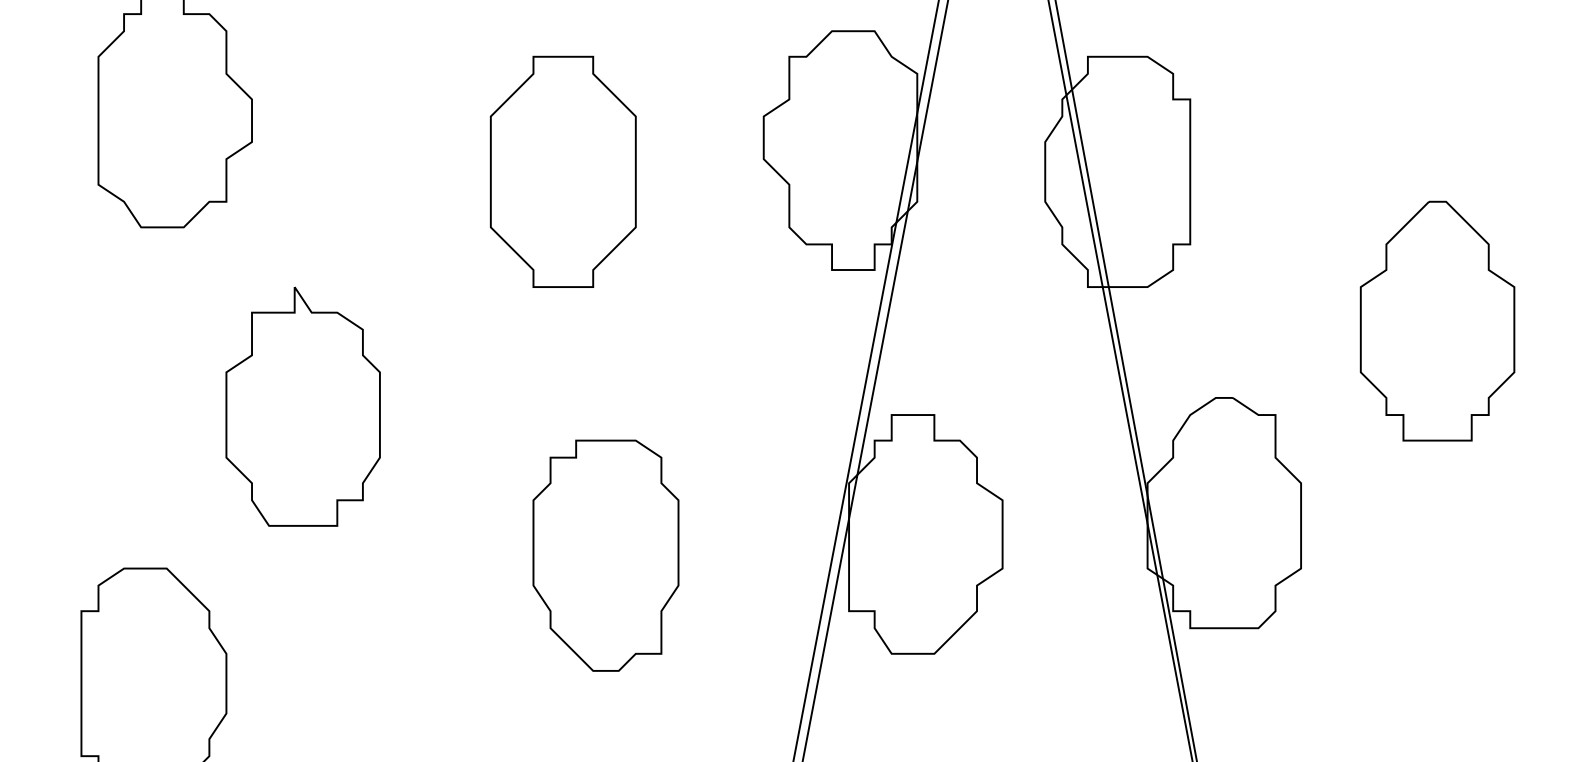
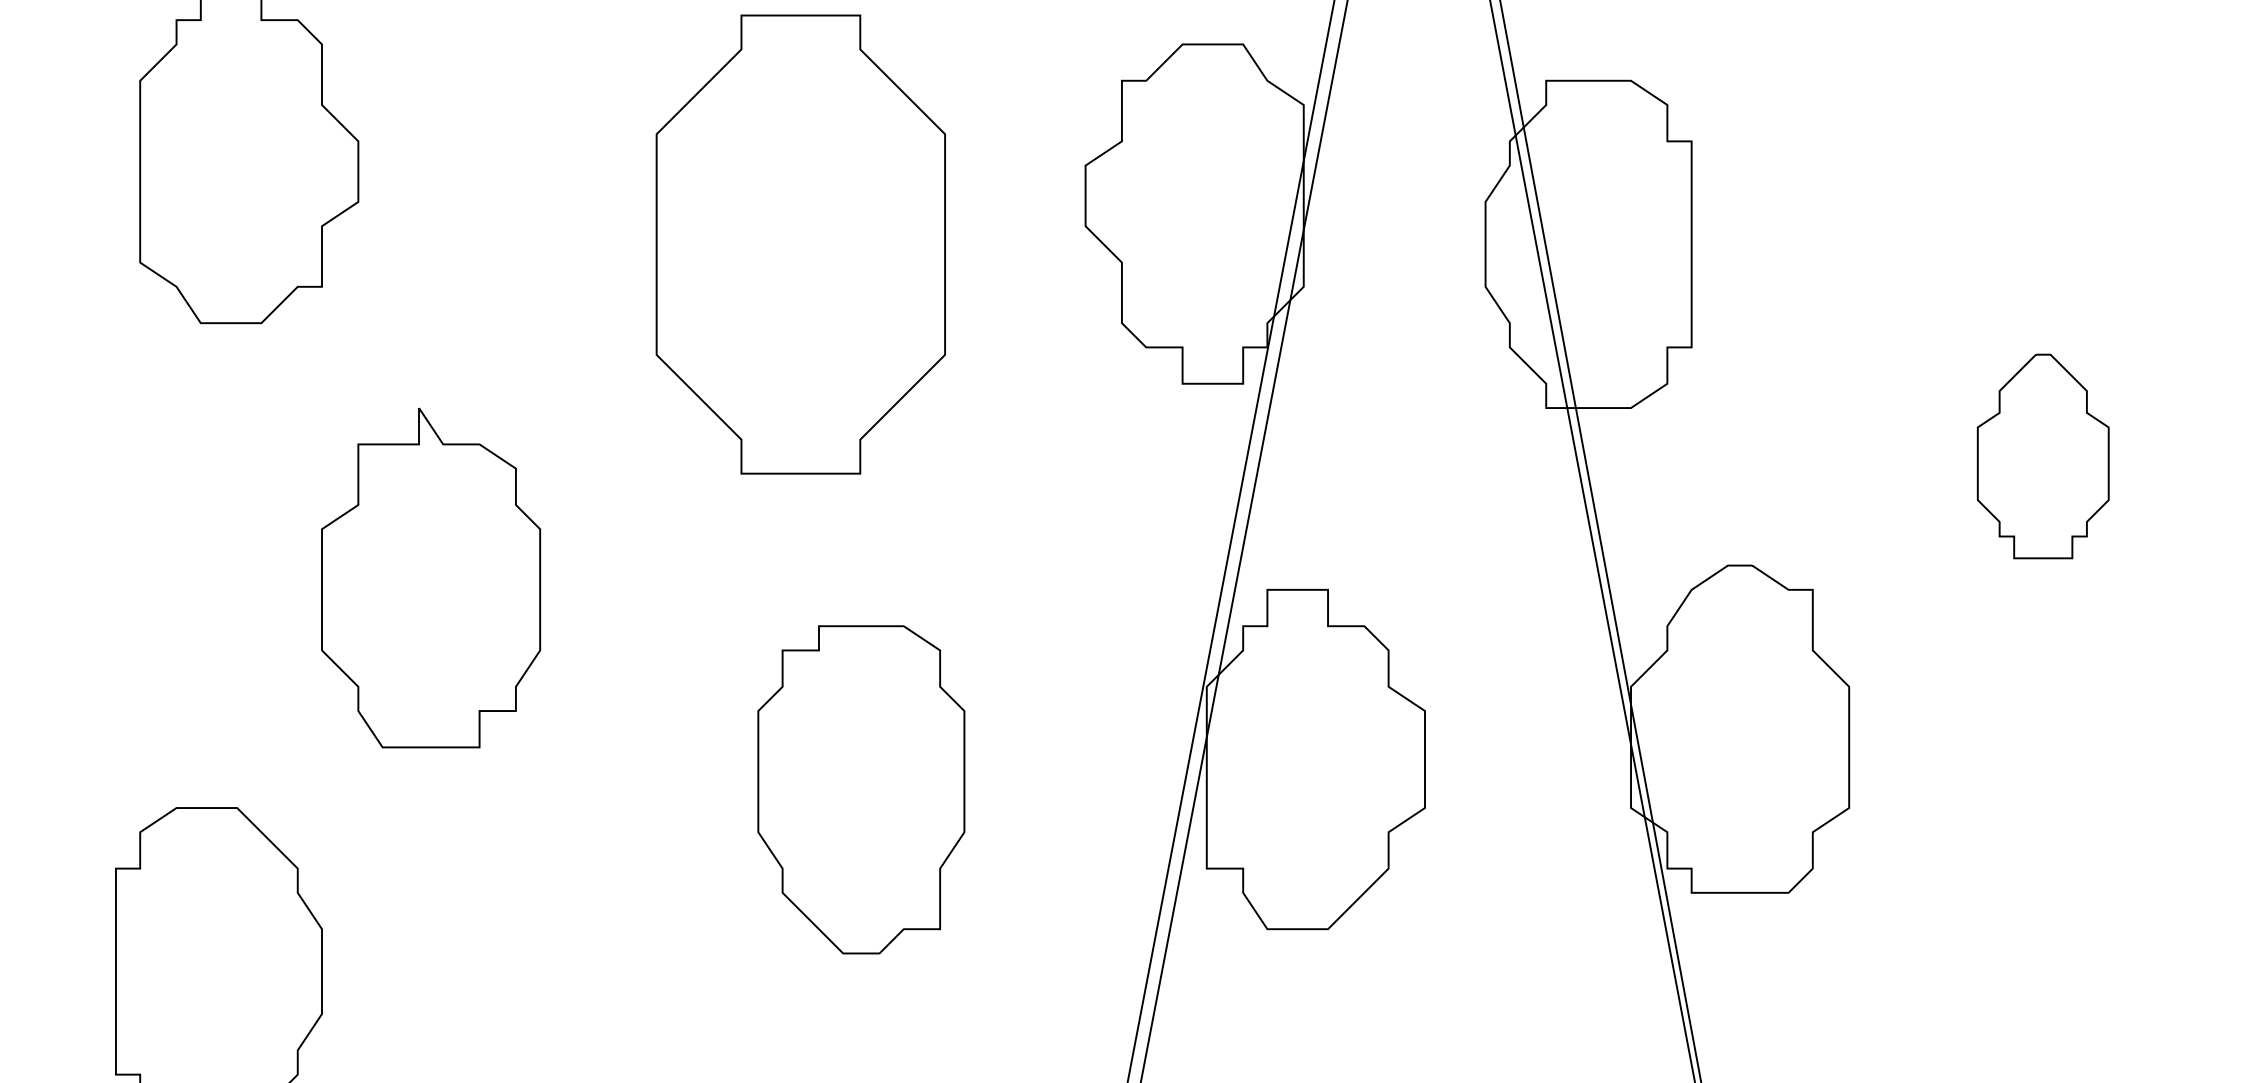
part: (563, 171) -> (800, 243), size x1.4
part: (1437, 321) -> (2043, 456), size x0.6

